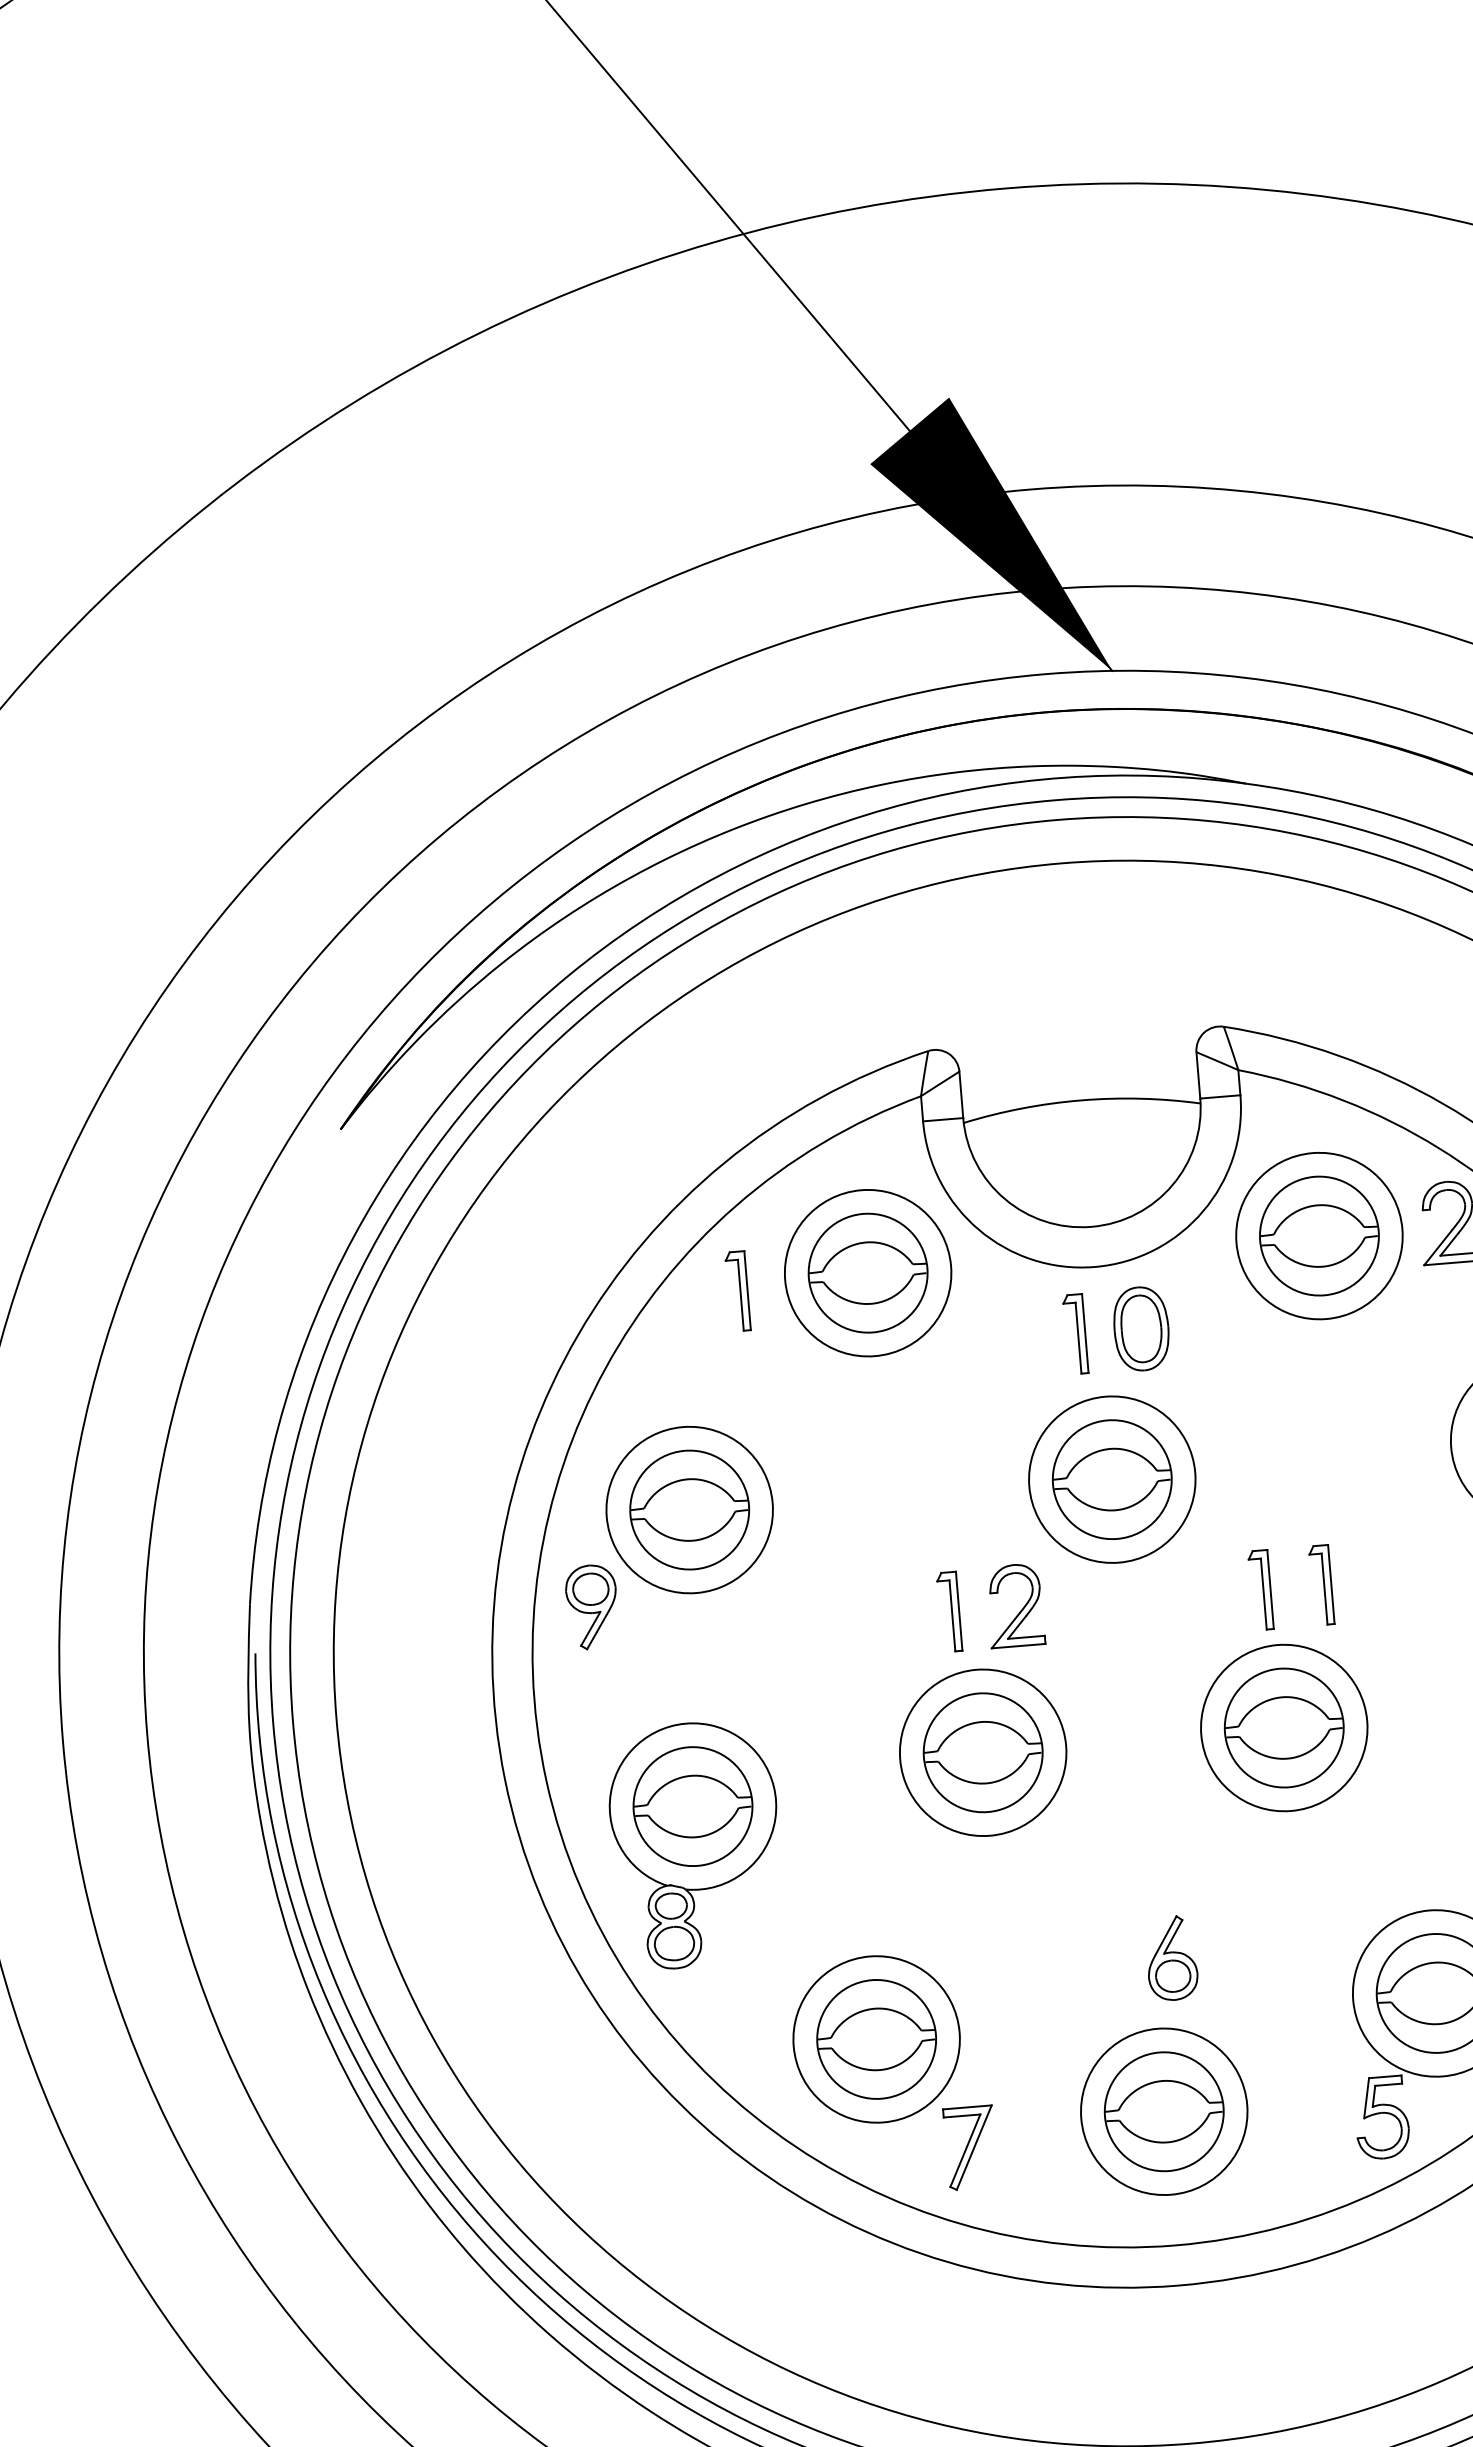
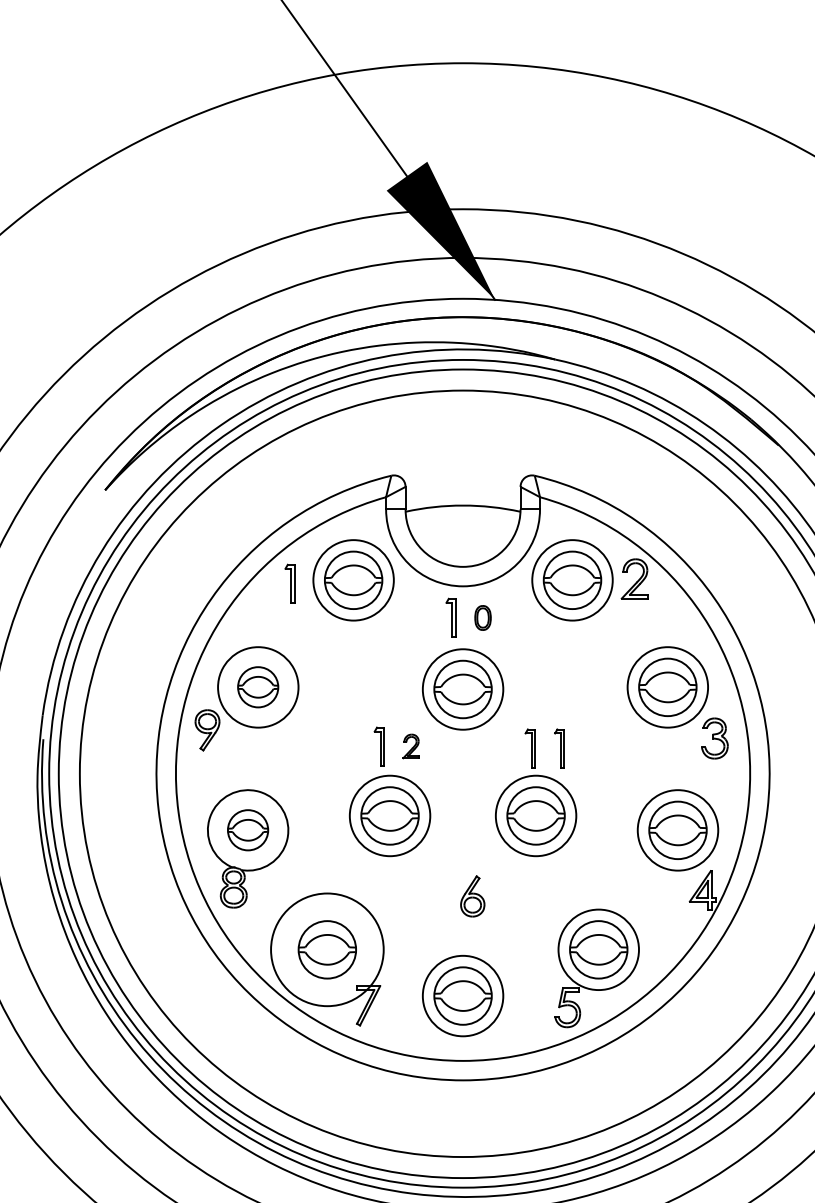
part: (1140, 1327) -> (482, 617), size x0.6
part: (687, 1508) -> (257, 686), size x0.7
part: (1013, 1606) -> (410, 746), size x0.6
part: (691, 1804) -> (247, 829), size x0.7
part: (1171, 1958) -> (472, 896), moved
circle: (876, 2038) -> (327, 949), size x1.4

